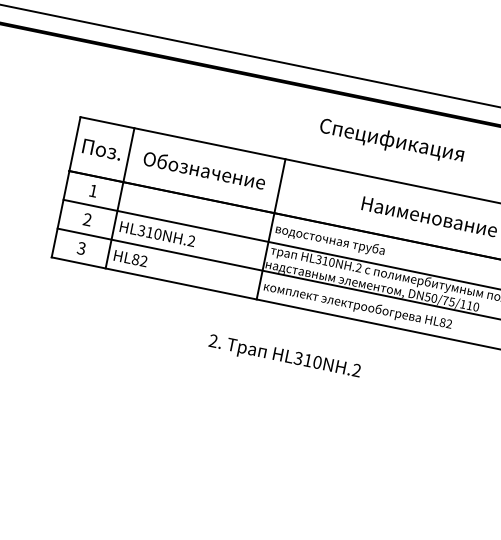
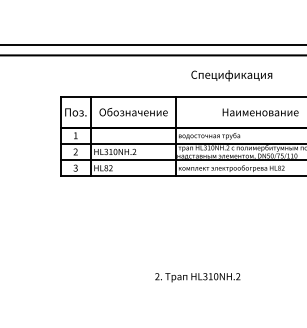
text: (284, 357) -> (197, 277), moved

